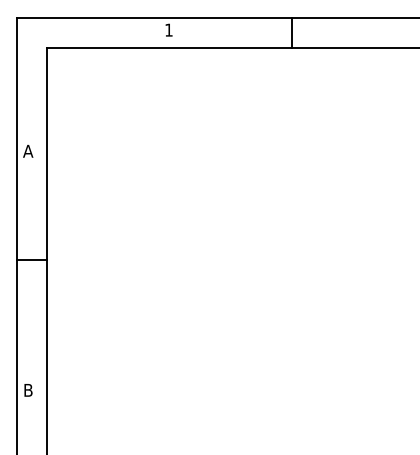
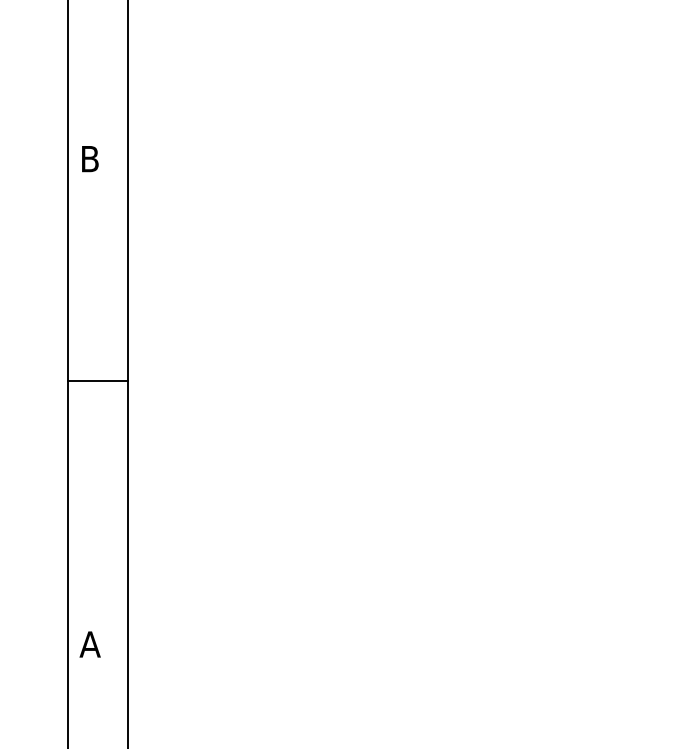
text: (28, 150) -> (90, 157), A -> B
text: (28, 390) -> (90, 644), B -> A

